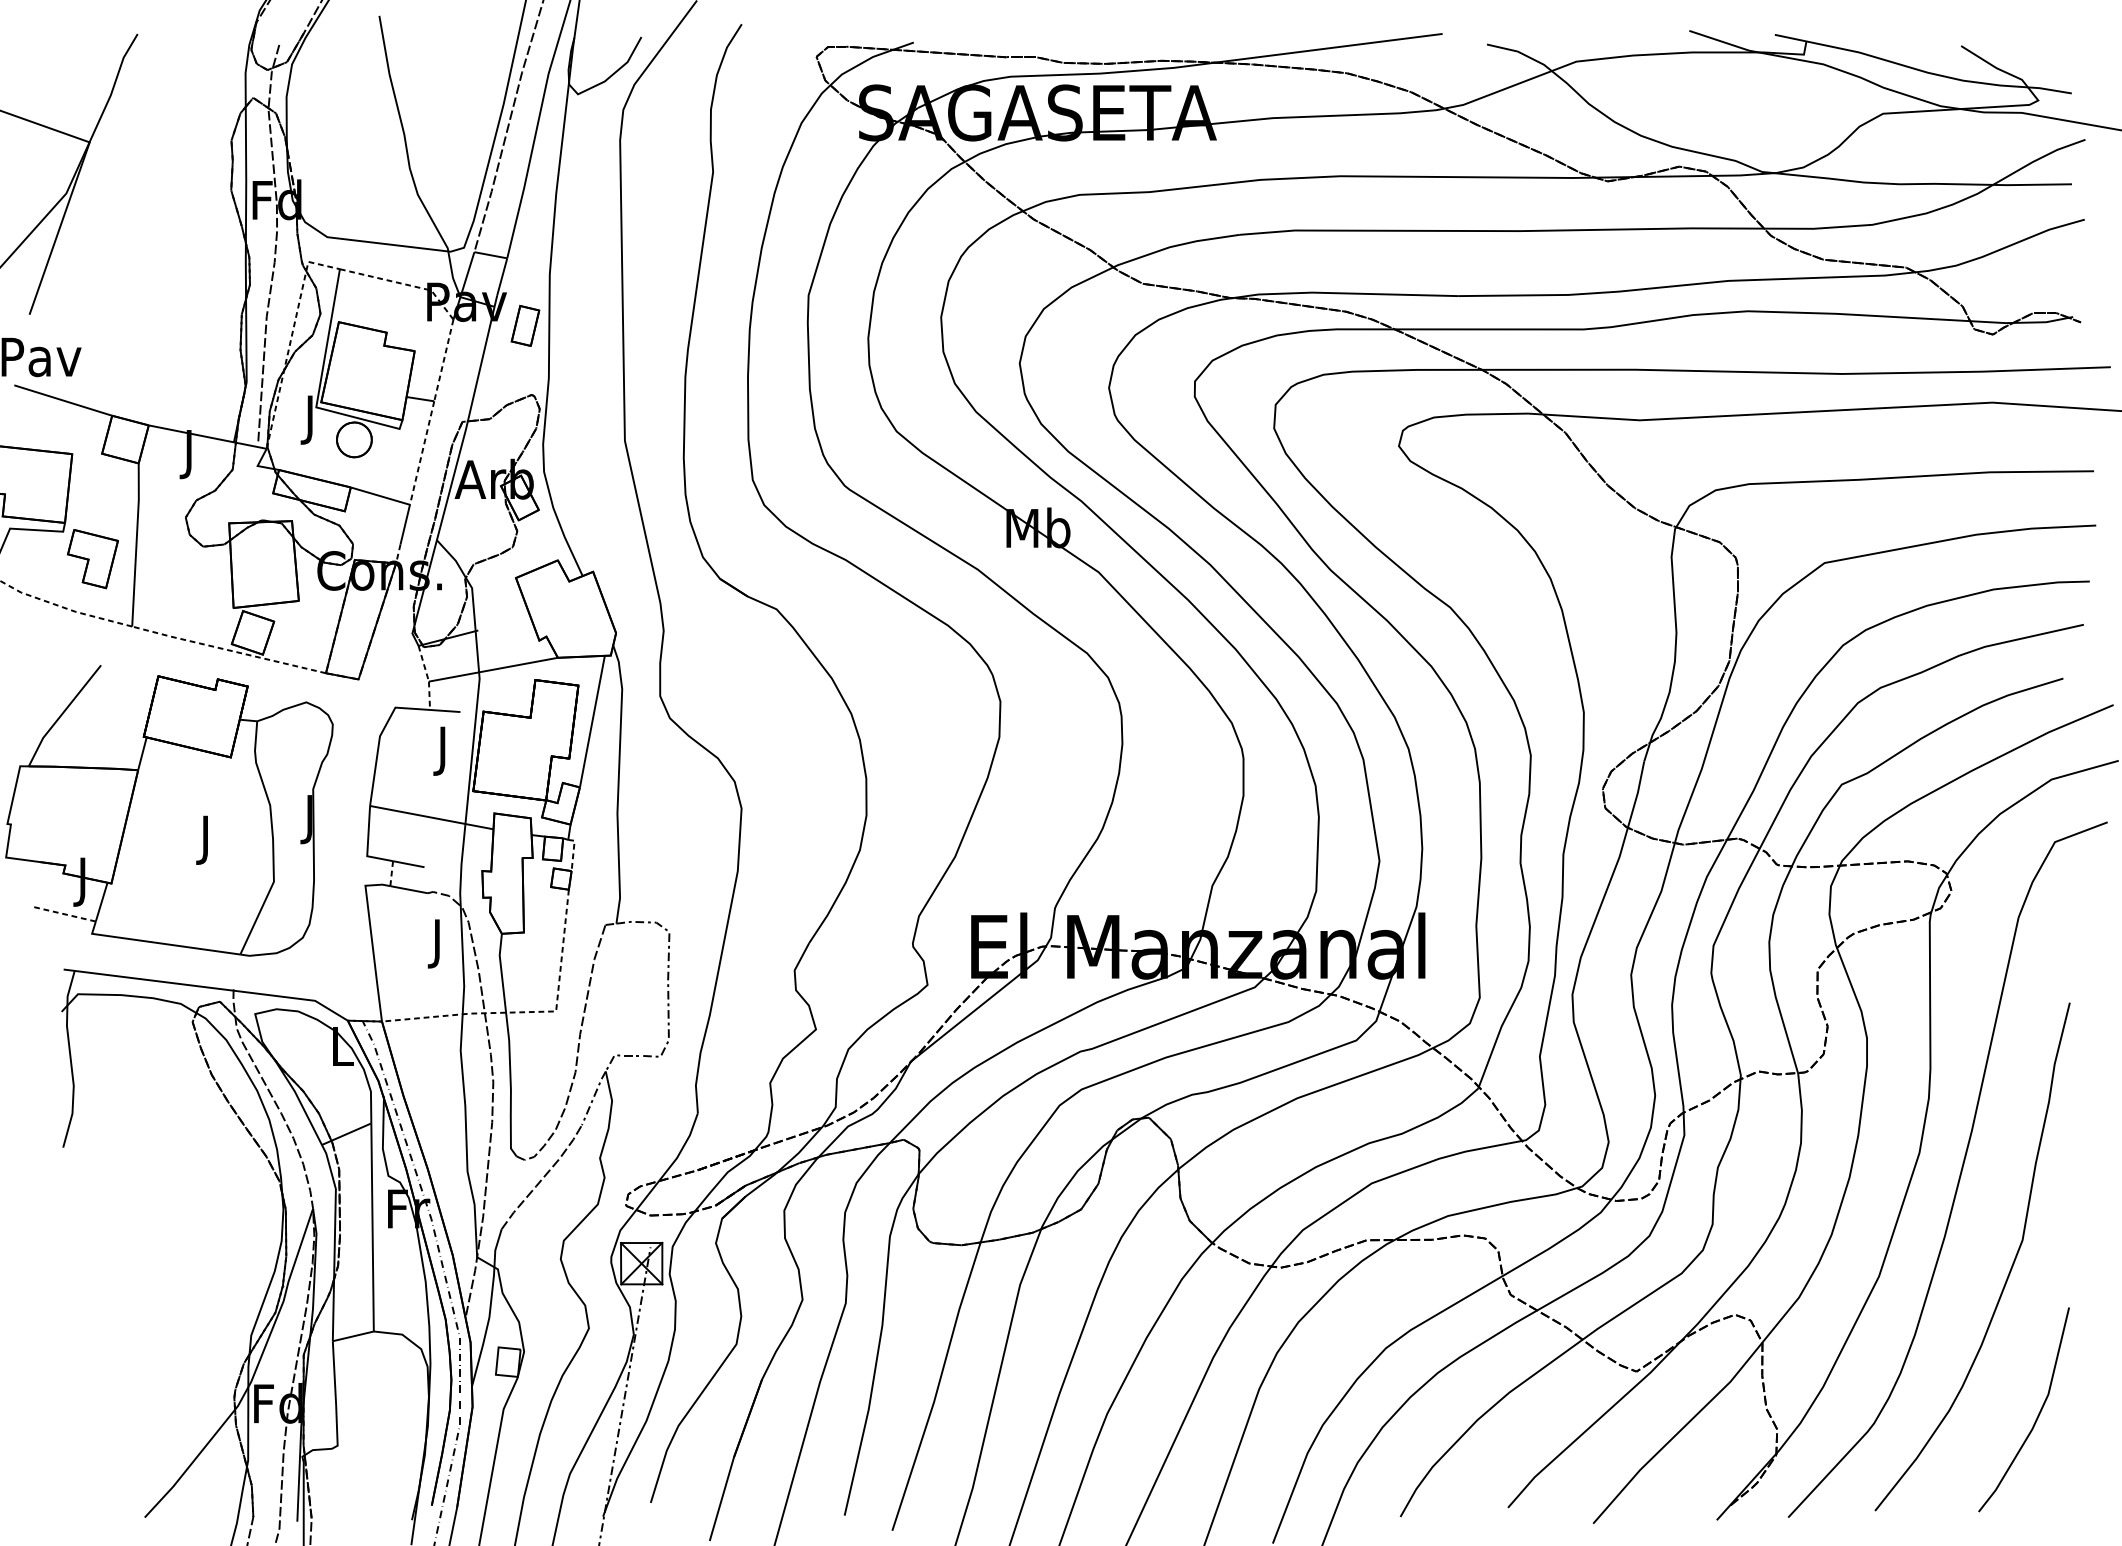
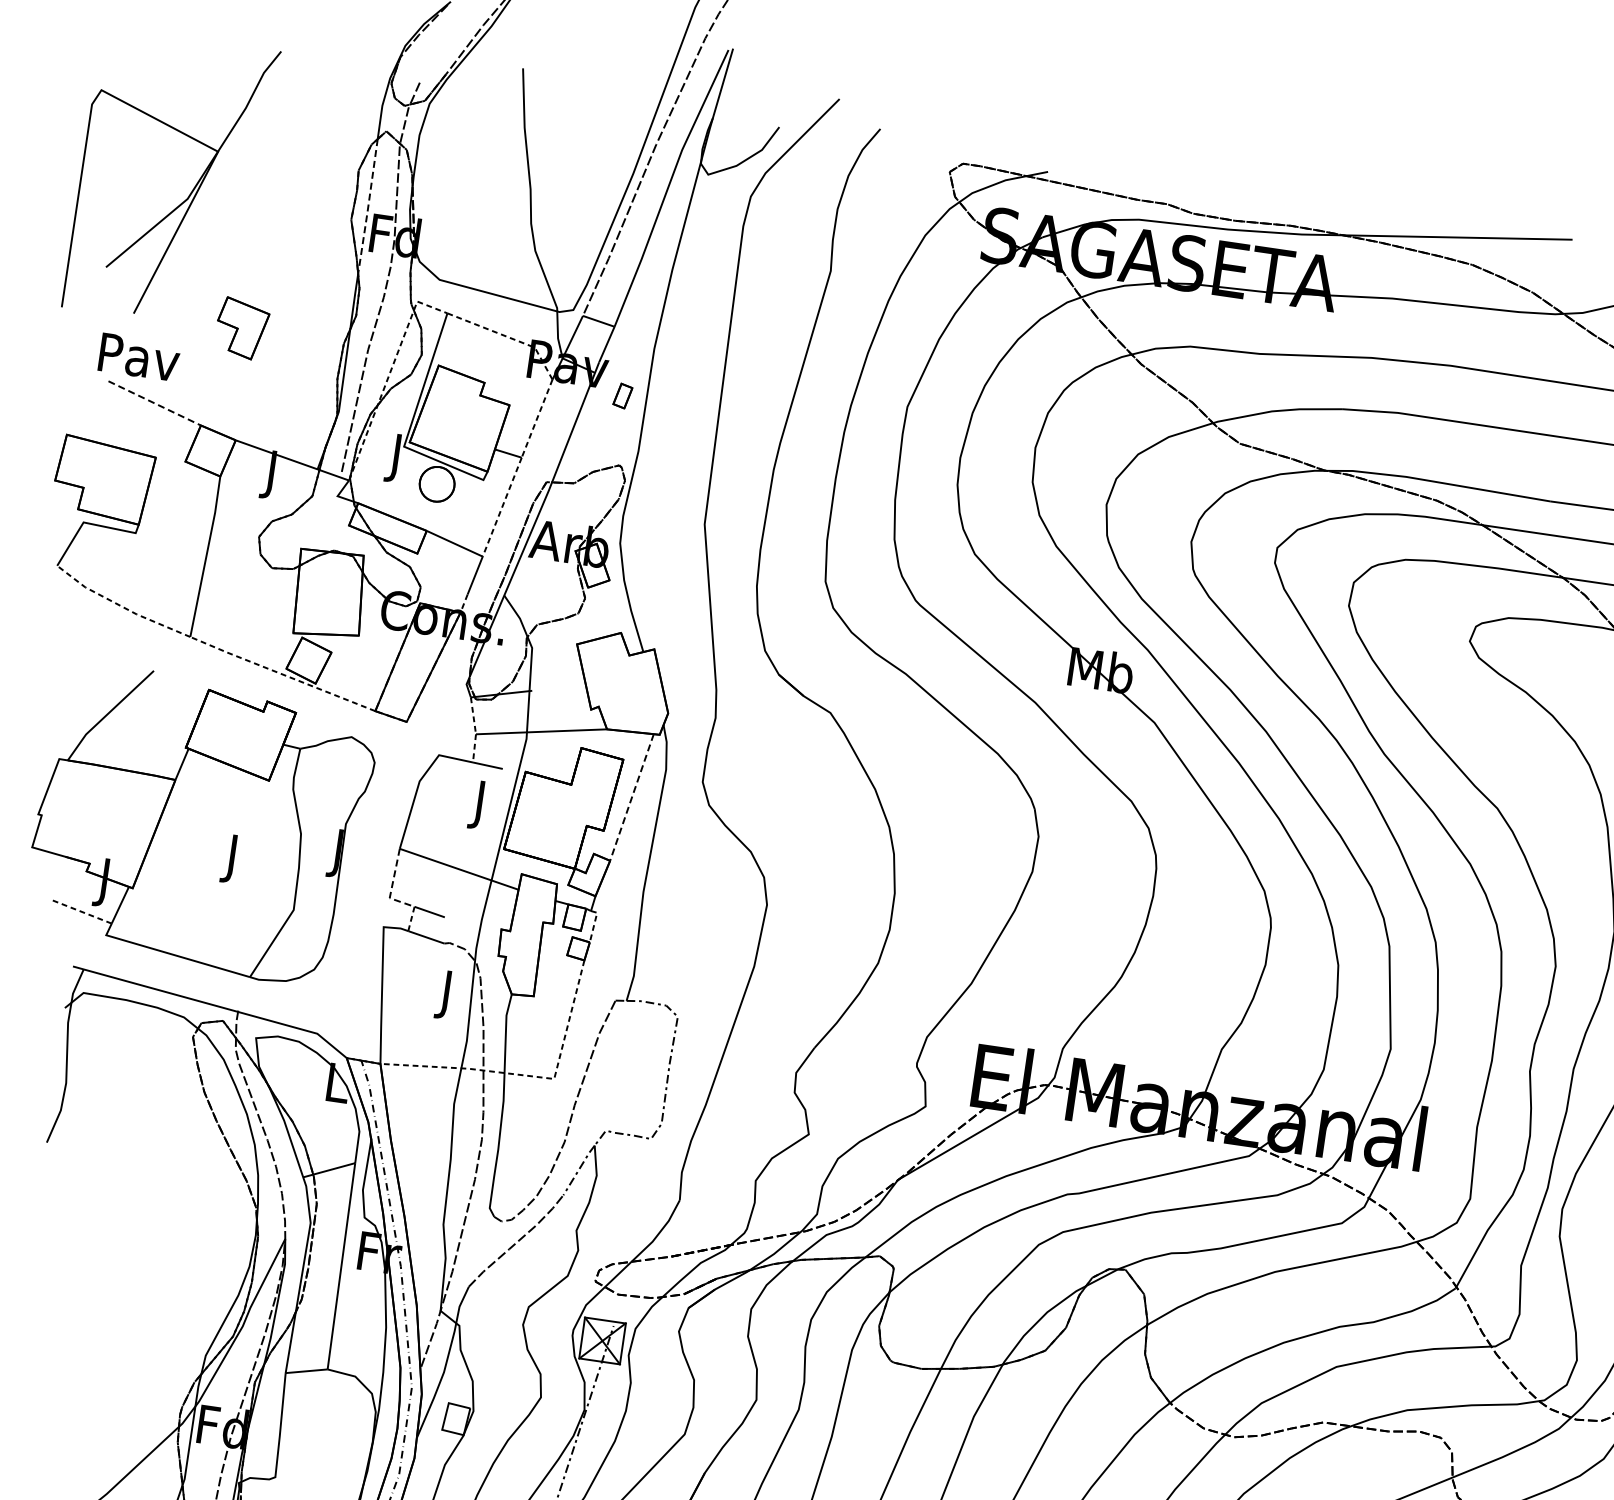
line: (246, 175) -> (368, 207), solid -> dashed
part: (525, 325) -> (622, 395), size x0.6
line: (63, 400) -> (154, 403), solid -> dashed
part: (92, 559) -> (241, 329), moved
line: (592, 721) -> (632, 797), solid -> dashed
line: (367, 845) -> (391, 887), solid -> dashed

